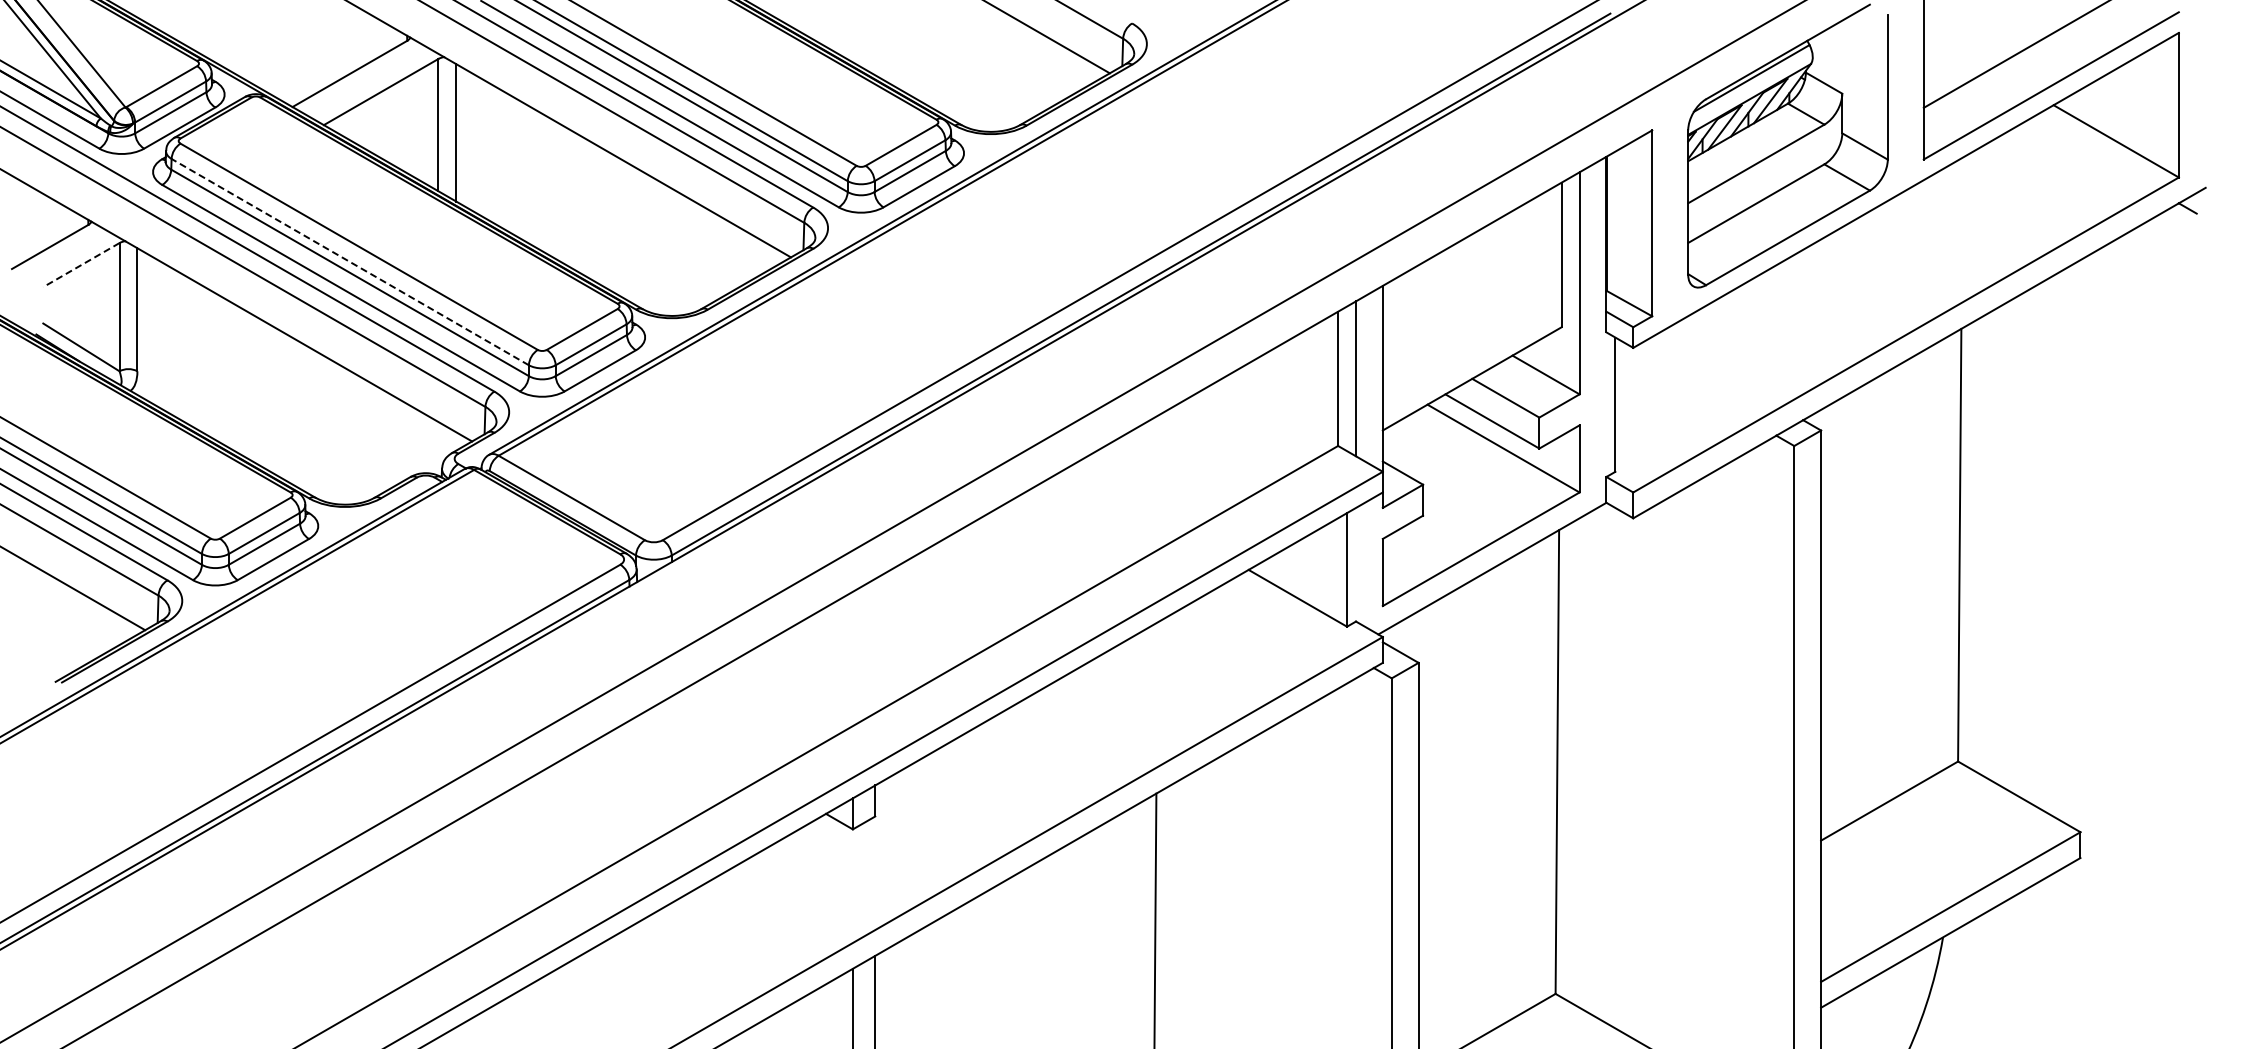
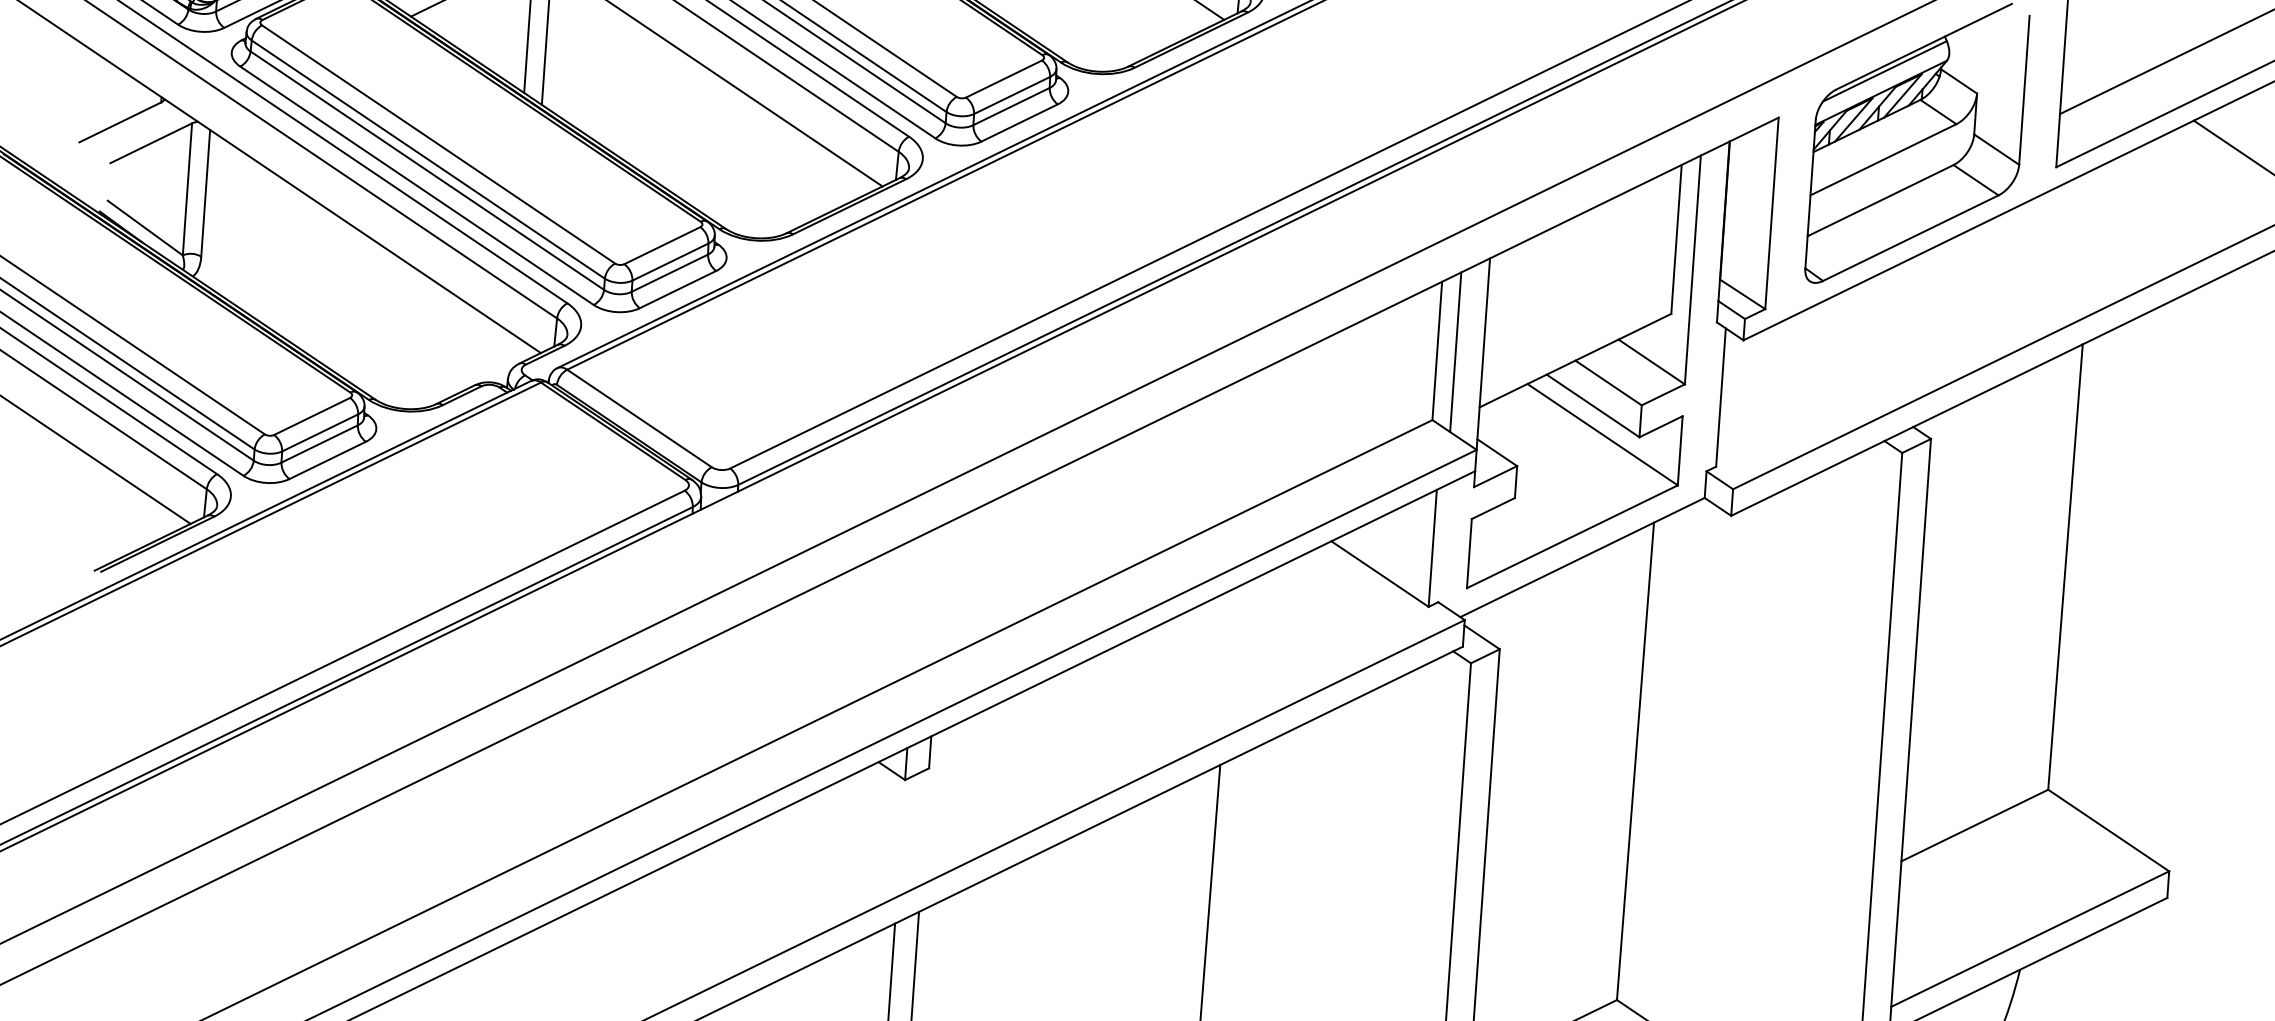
line: (349, 261) -> (427, 158), dashed -> solid
line: (80, 265) -> (150, 143), dashed -> solid

